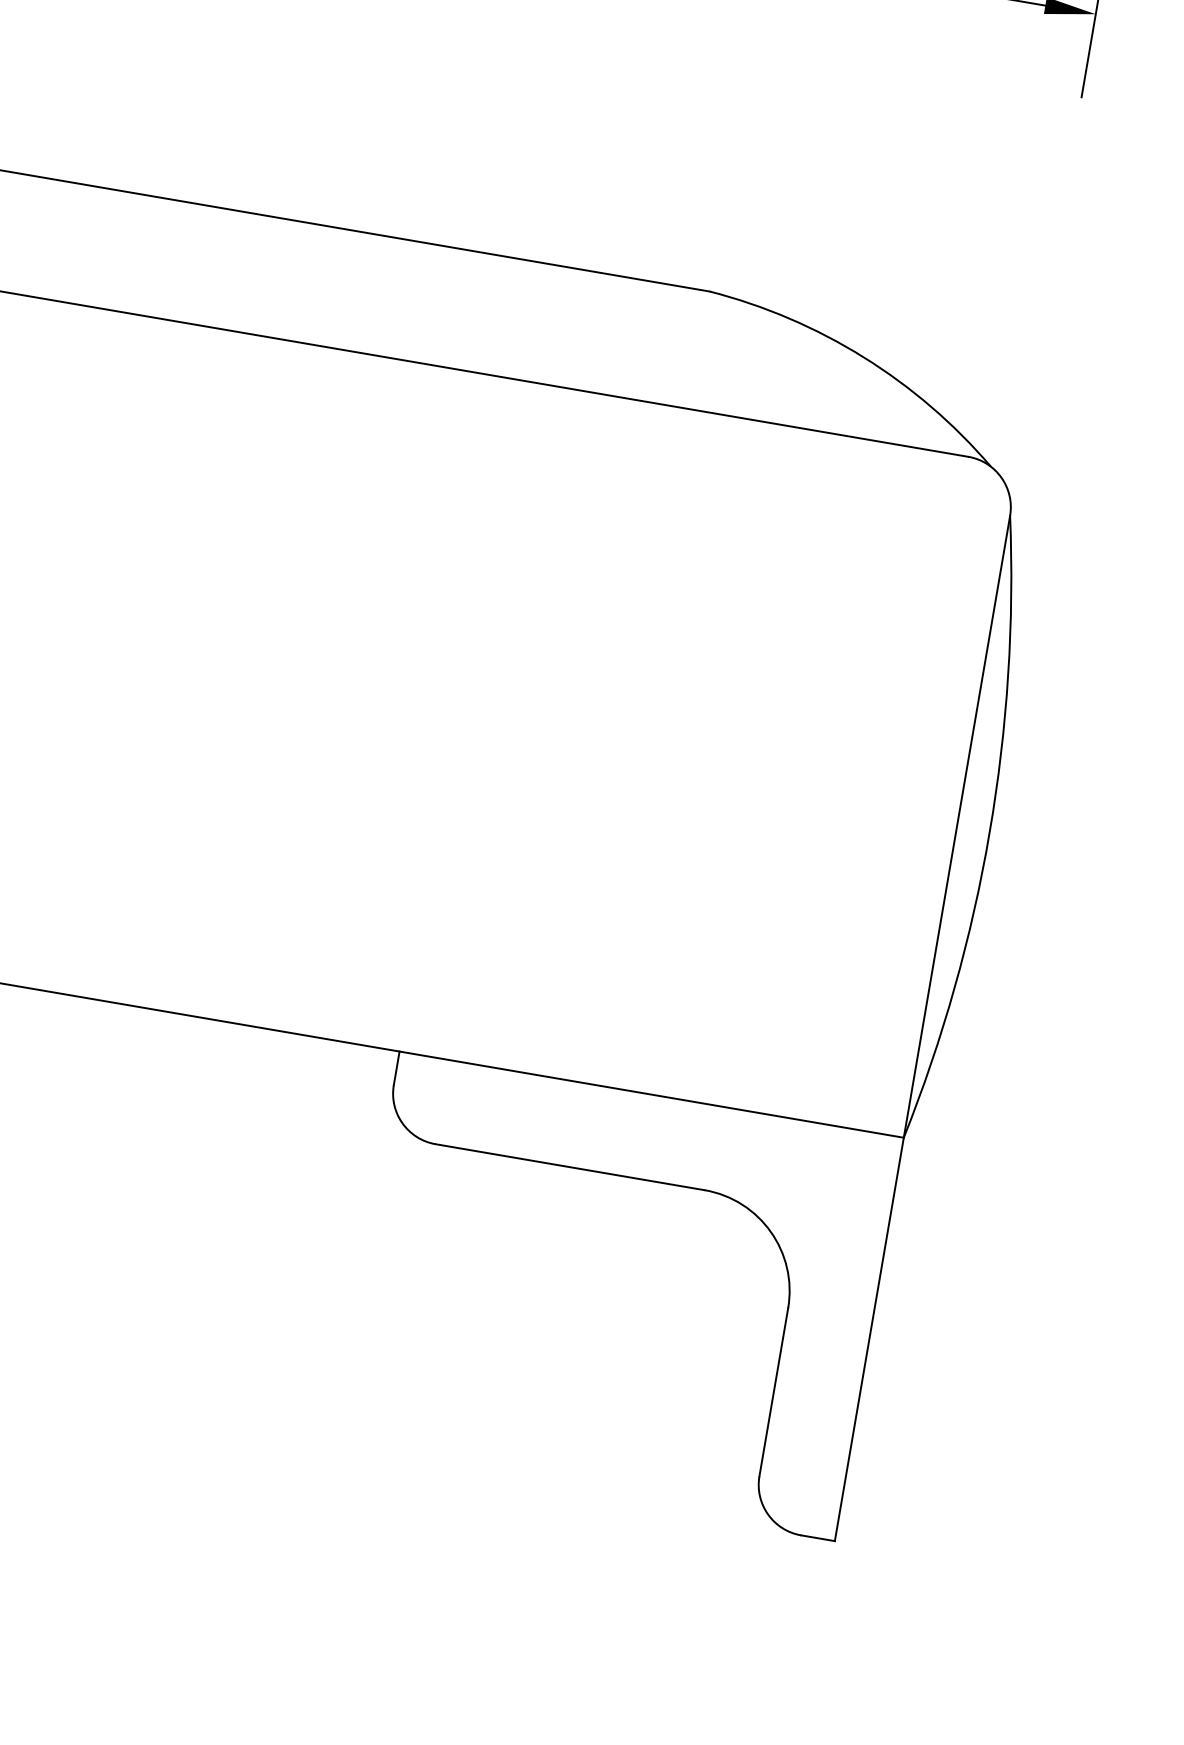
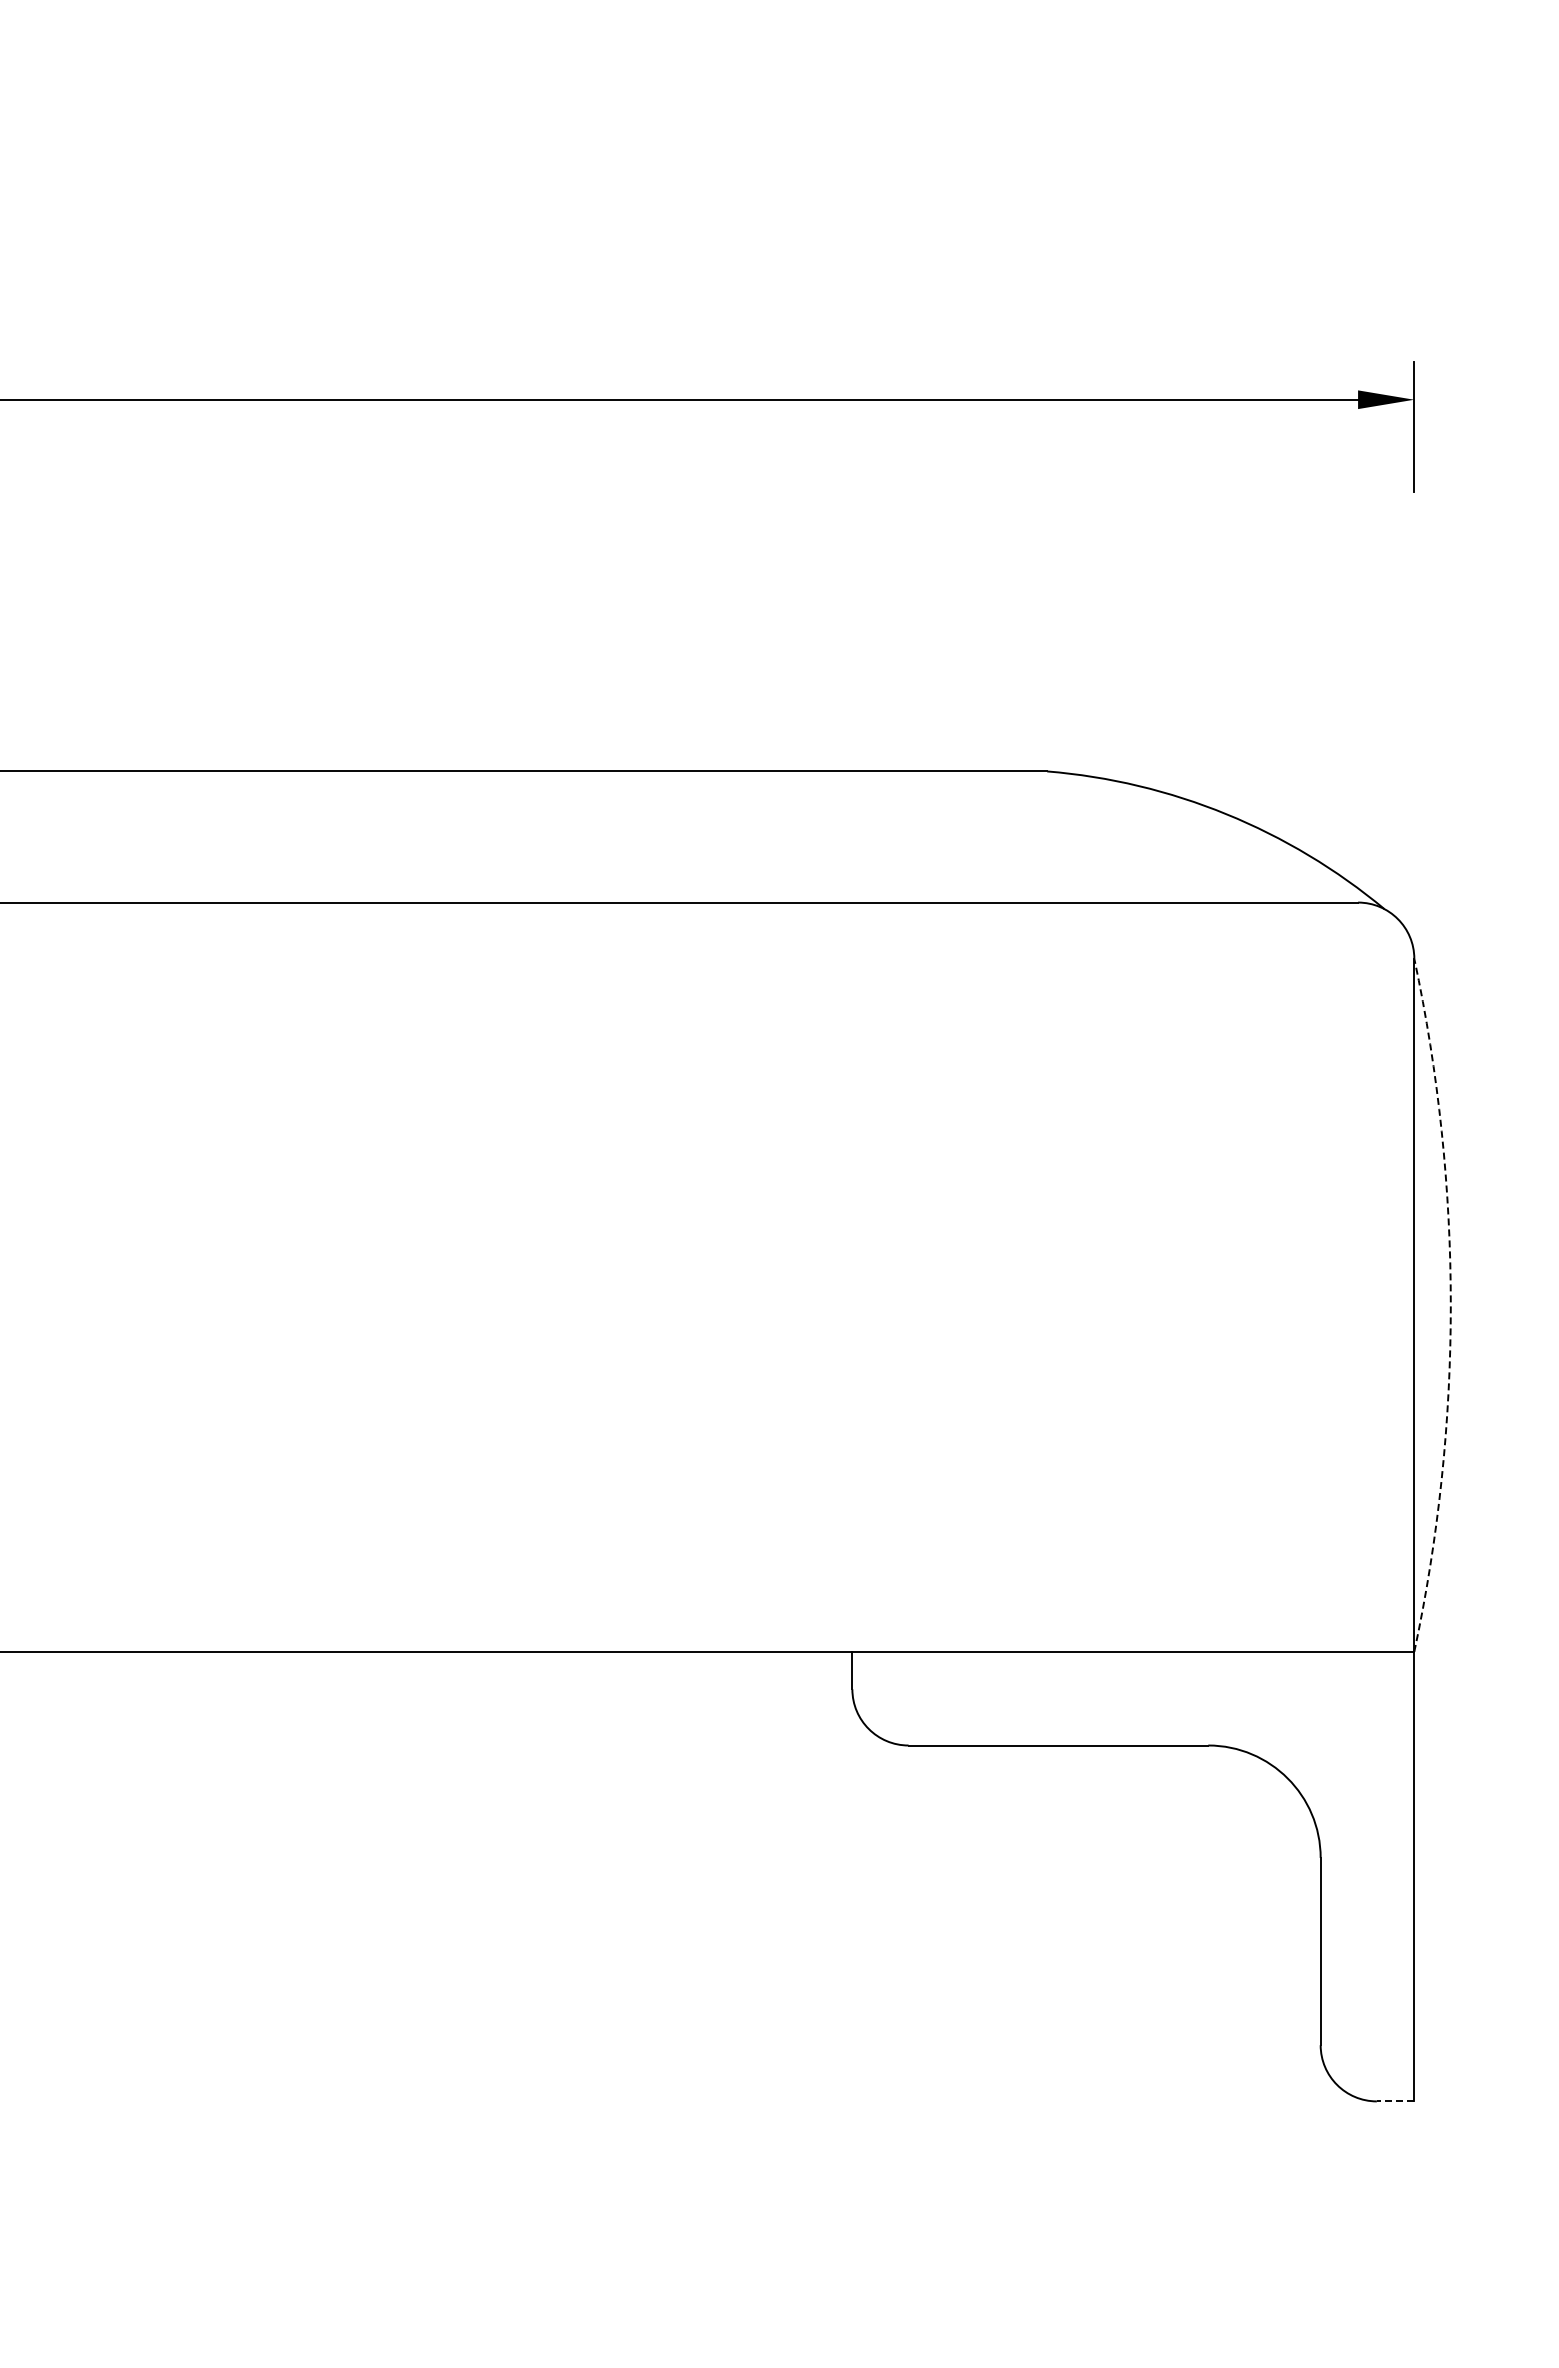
arc: (989, 832) -> (1450, 1305), solid -> dashed
line: (817, 1538) -> (1395, 2101), solid -> dashed

